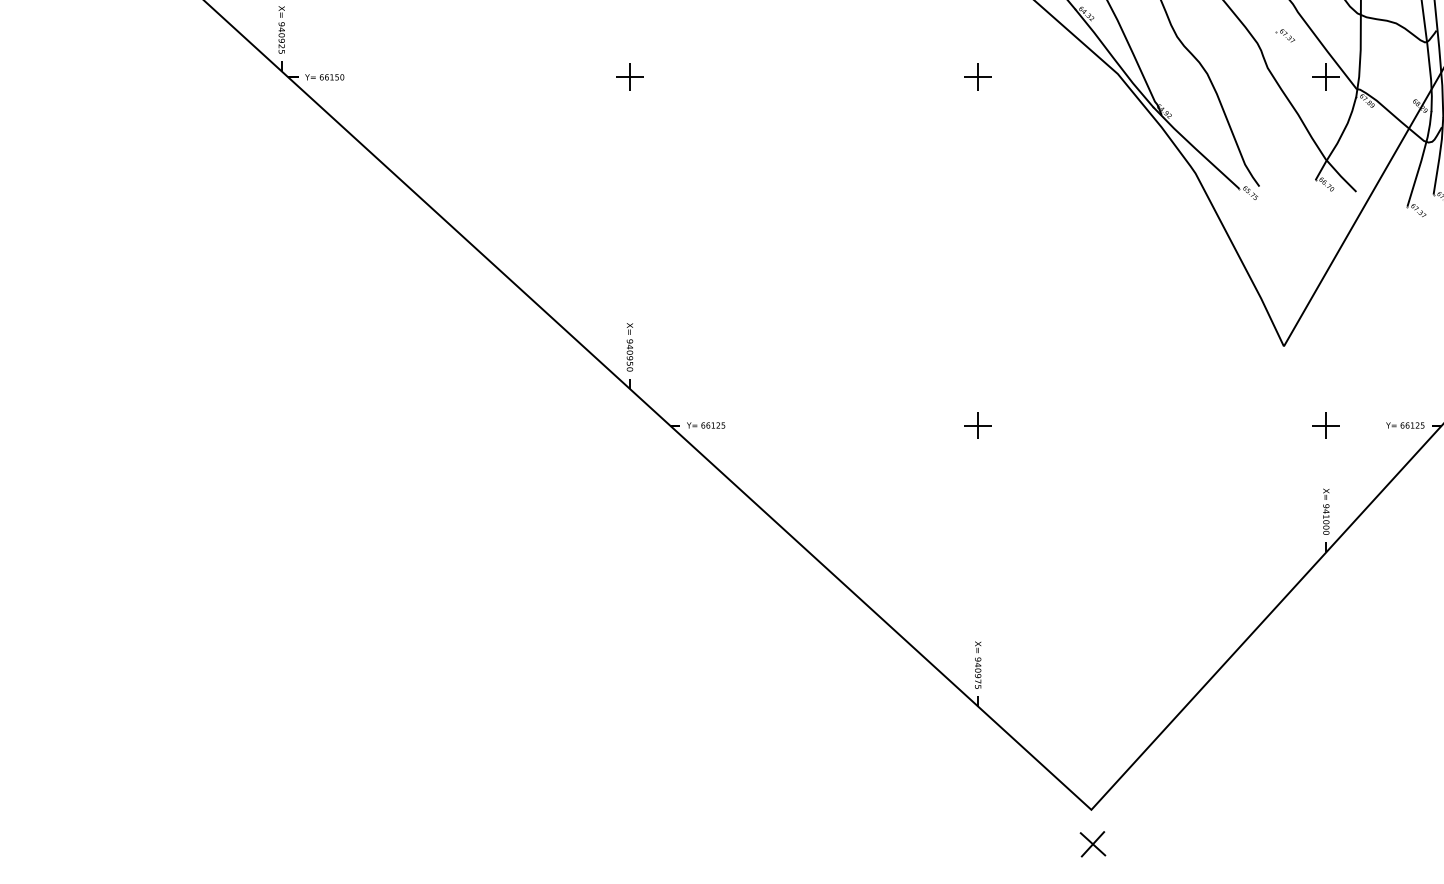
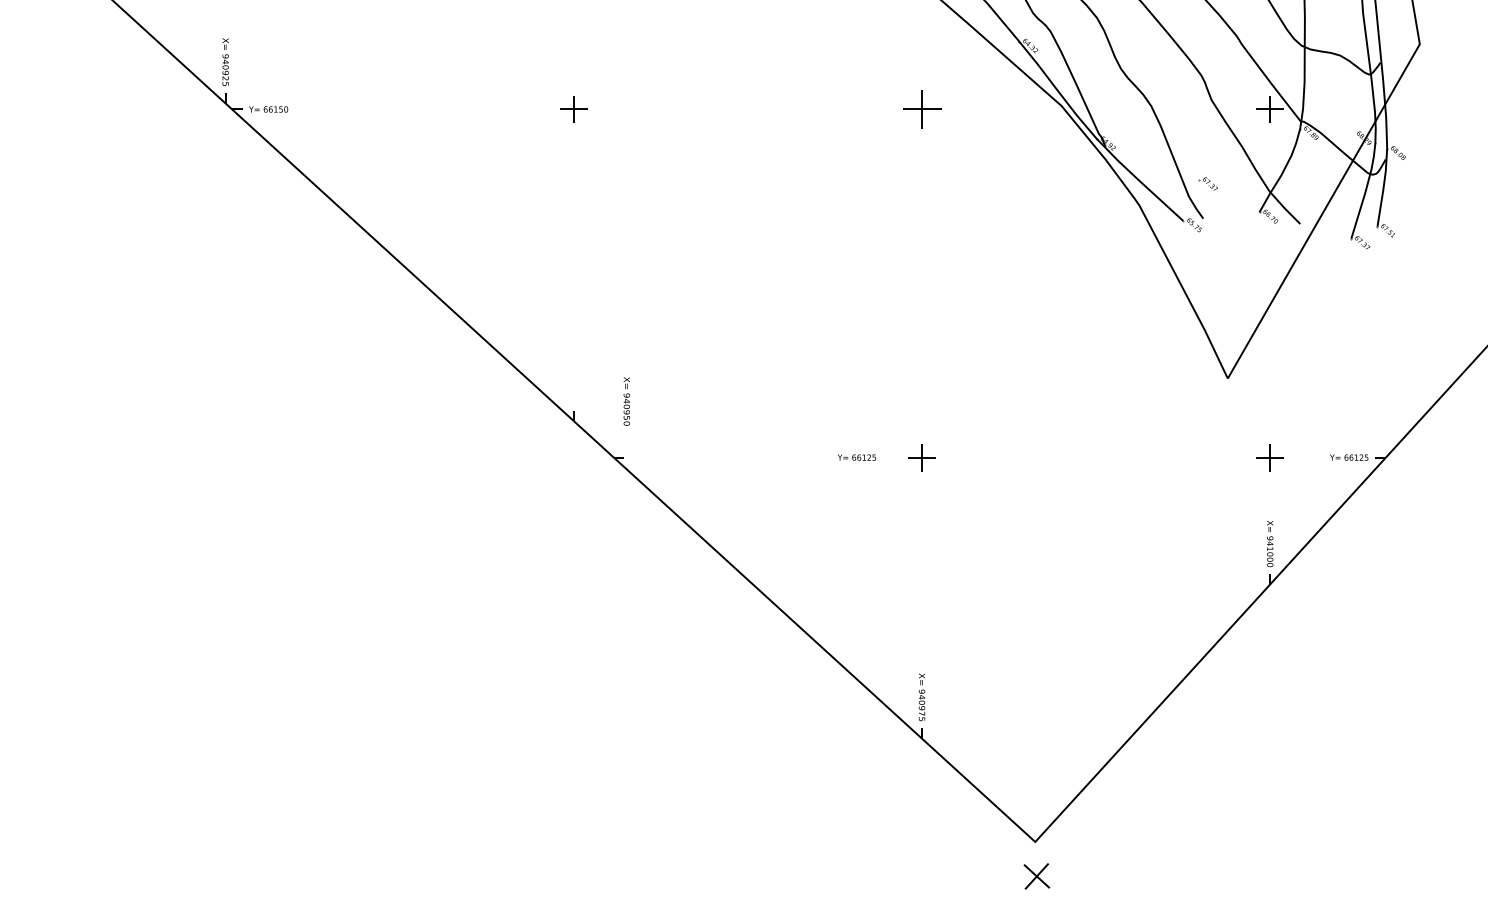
part: (1284, 35) -> (1207, 183), moved
part: (977, 77) -> (921, 109), size x1.4
text: (629, 347) -> (626, 401), moved
text: (706, 425) -> (857, 457), moved

